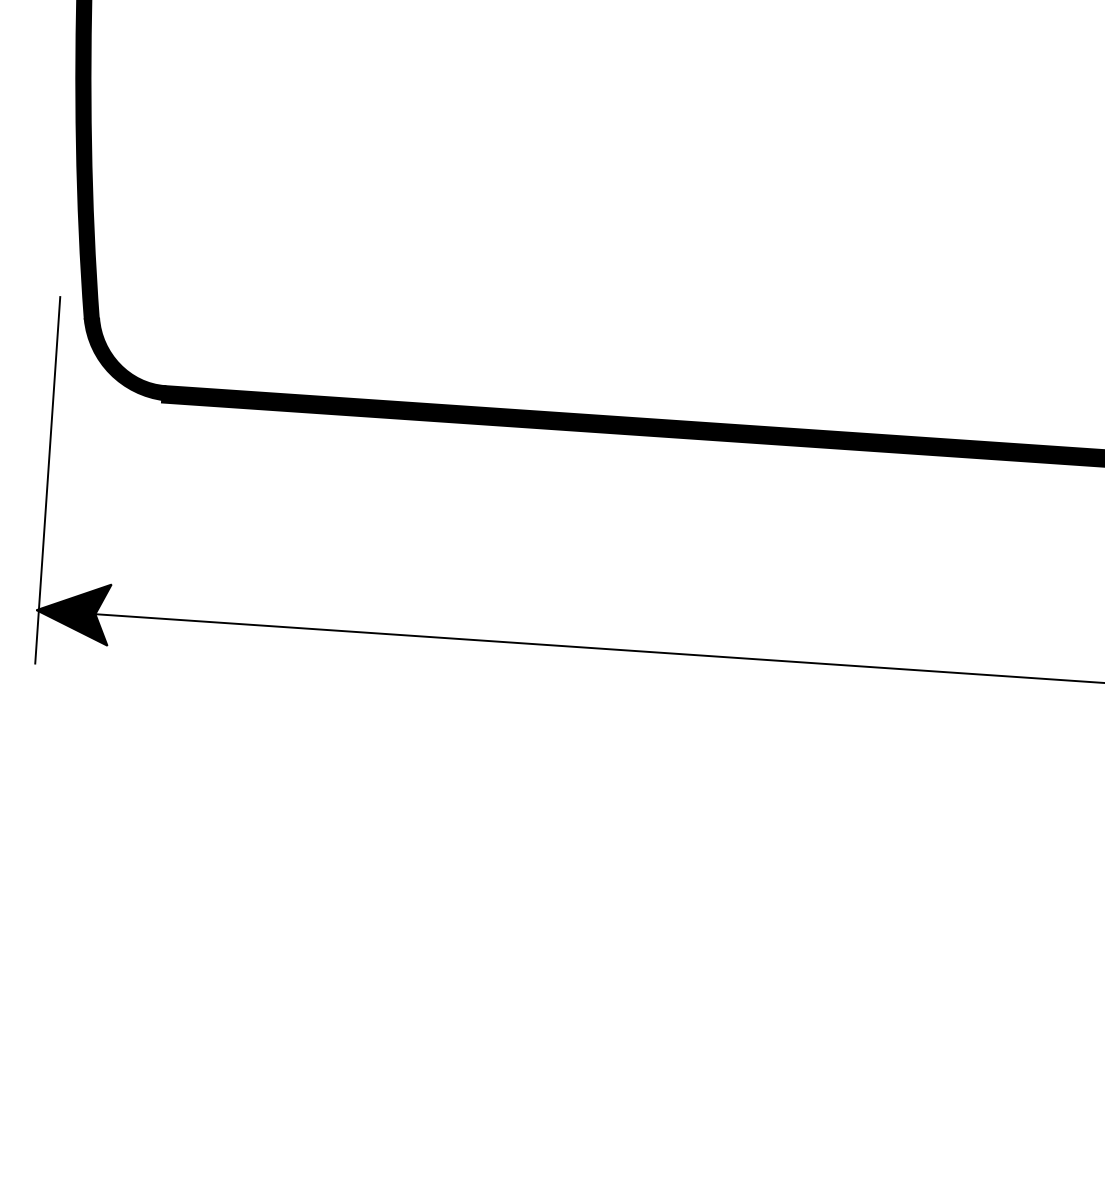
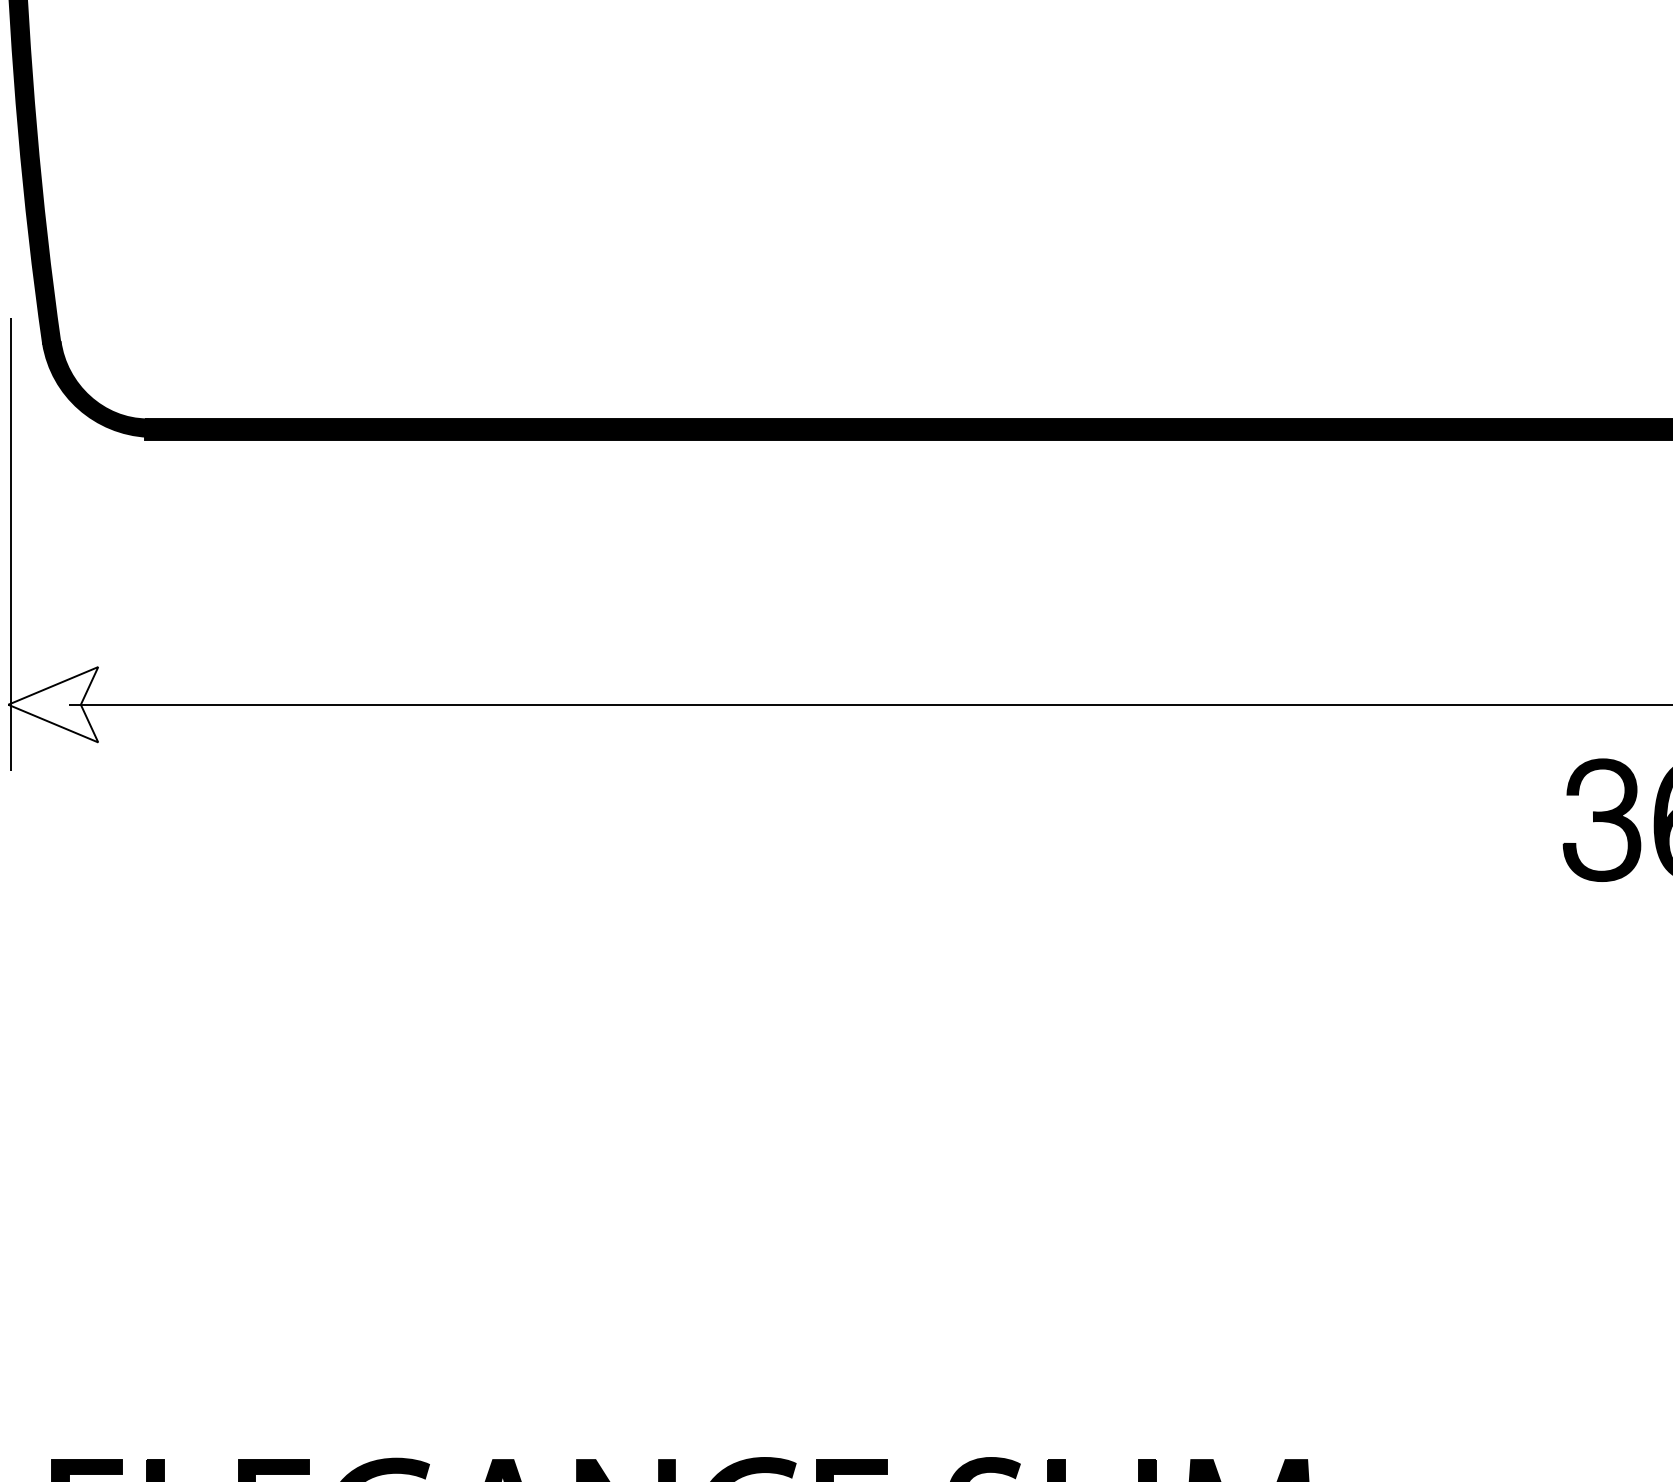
fill: (73, 612) -> (53, 704), removed

